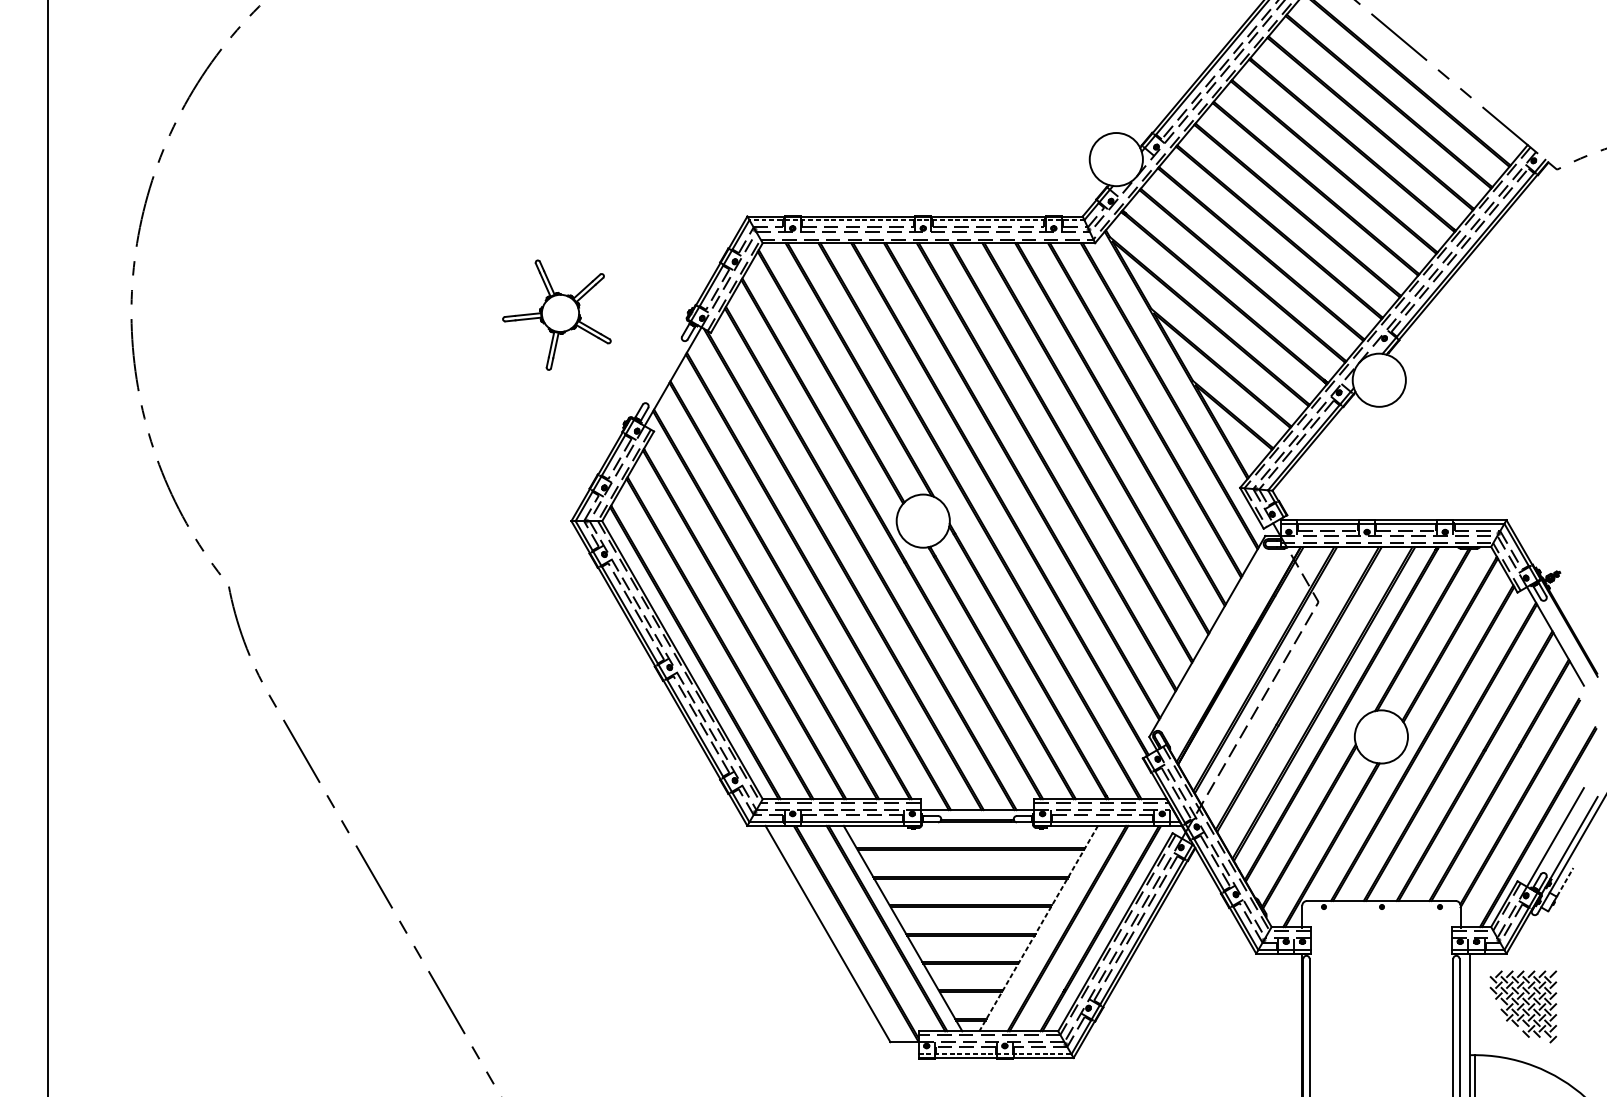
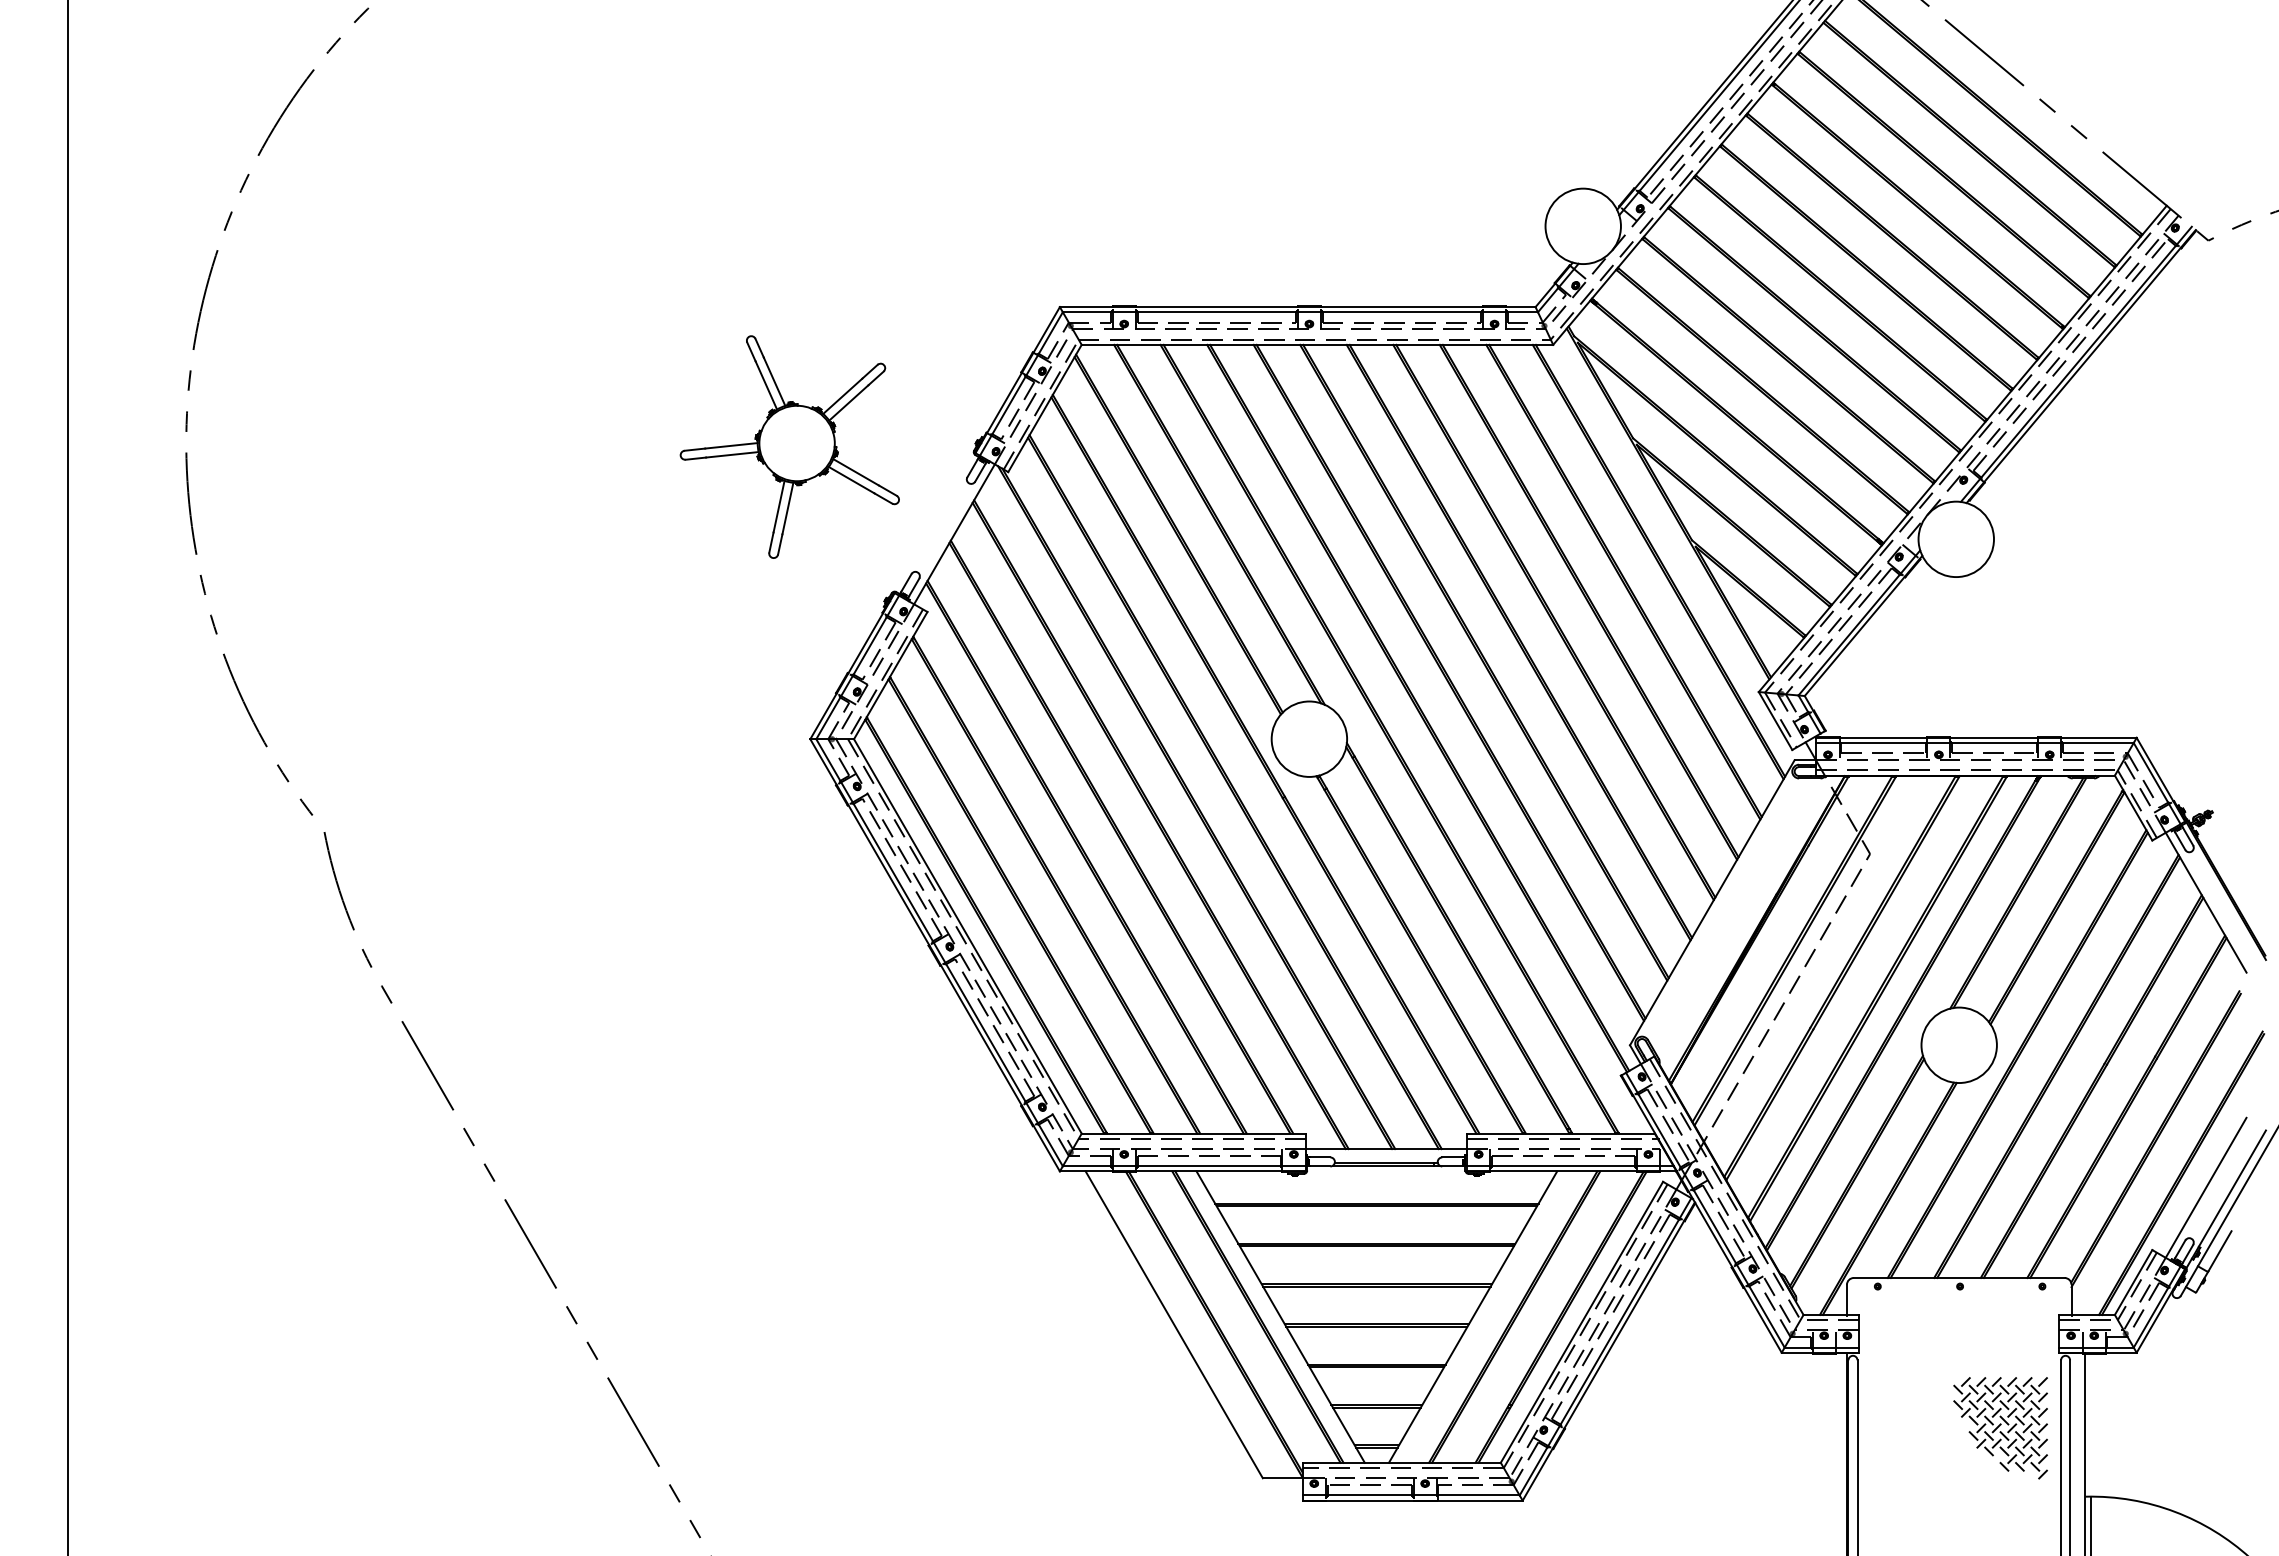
line: (917, 220) -> (1300, 312), dashed -> solid
part: (556, 314) -> (789, 446), size x1.43
line: (1565, 881) -> (2220, 1250), dashed -> solid
line: (1038, 928) -> (1472, 1317), dashed -> solid
part: (1523, 1007) -> (2000, 1428), moved
line: (995, 1054) -> (1411, 1495), dashed -> solid

